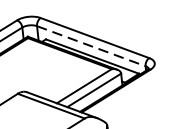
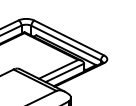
line: (91, 46) -> (66, 43), dashed -> solid

